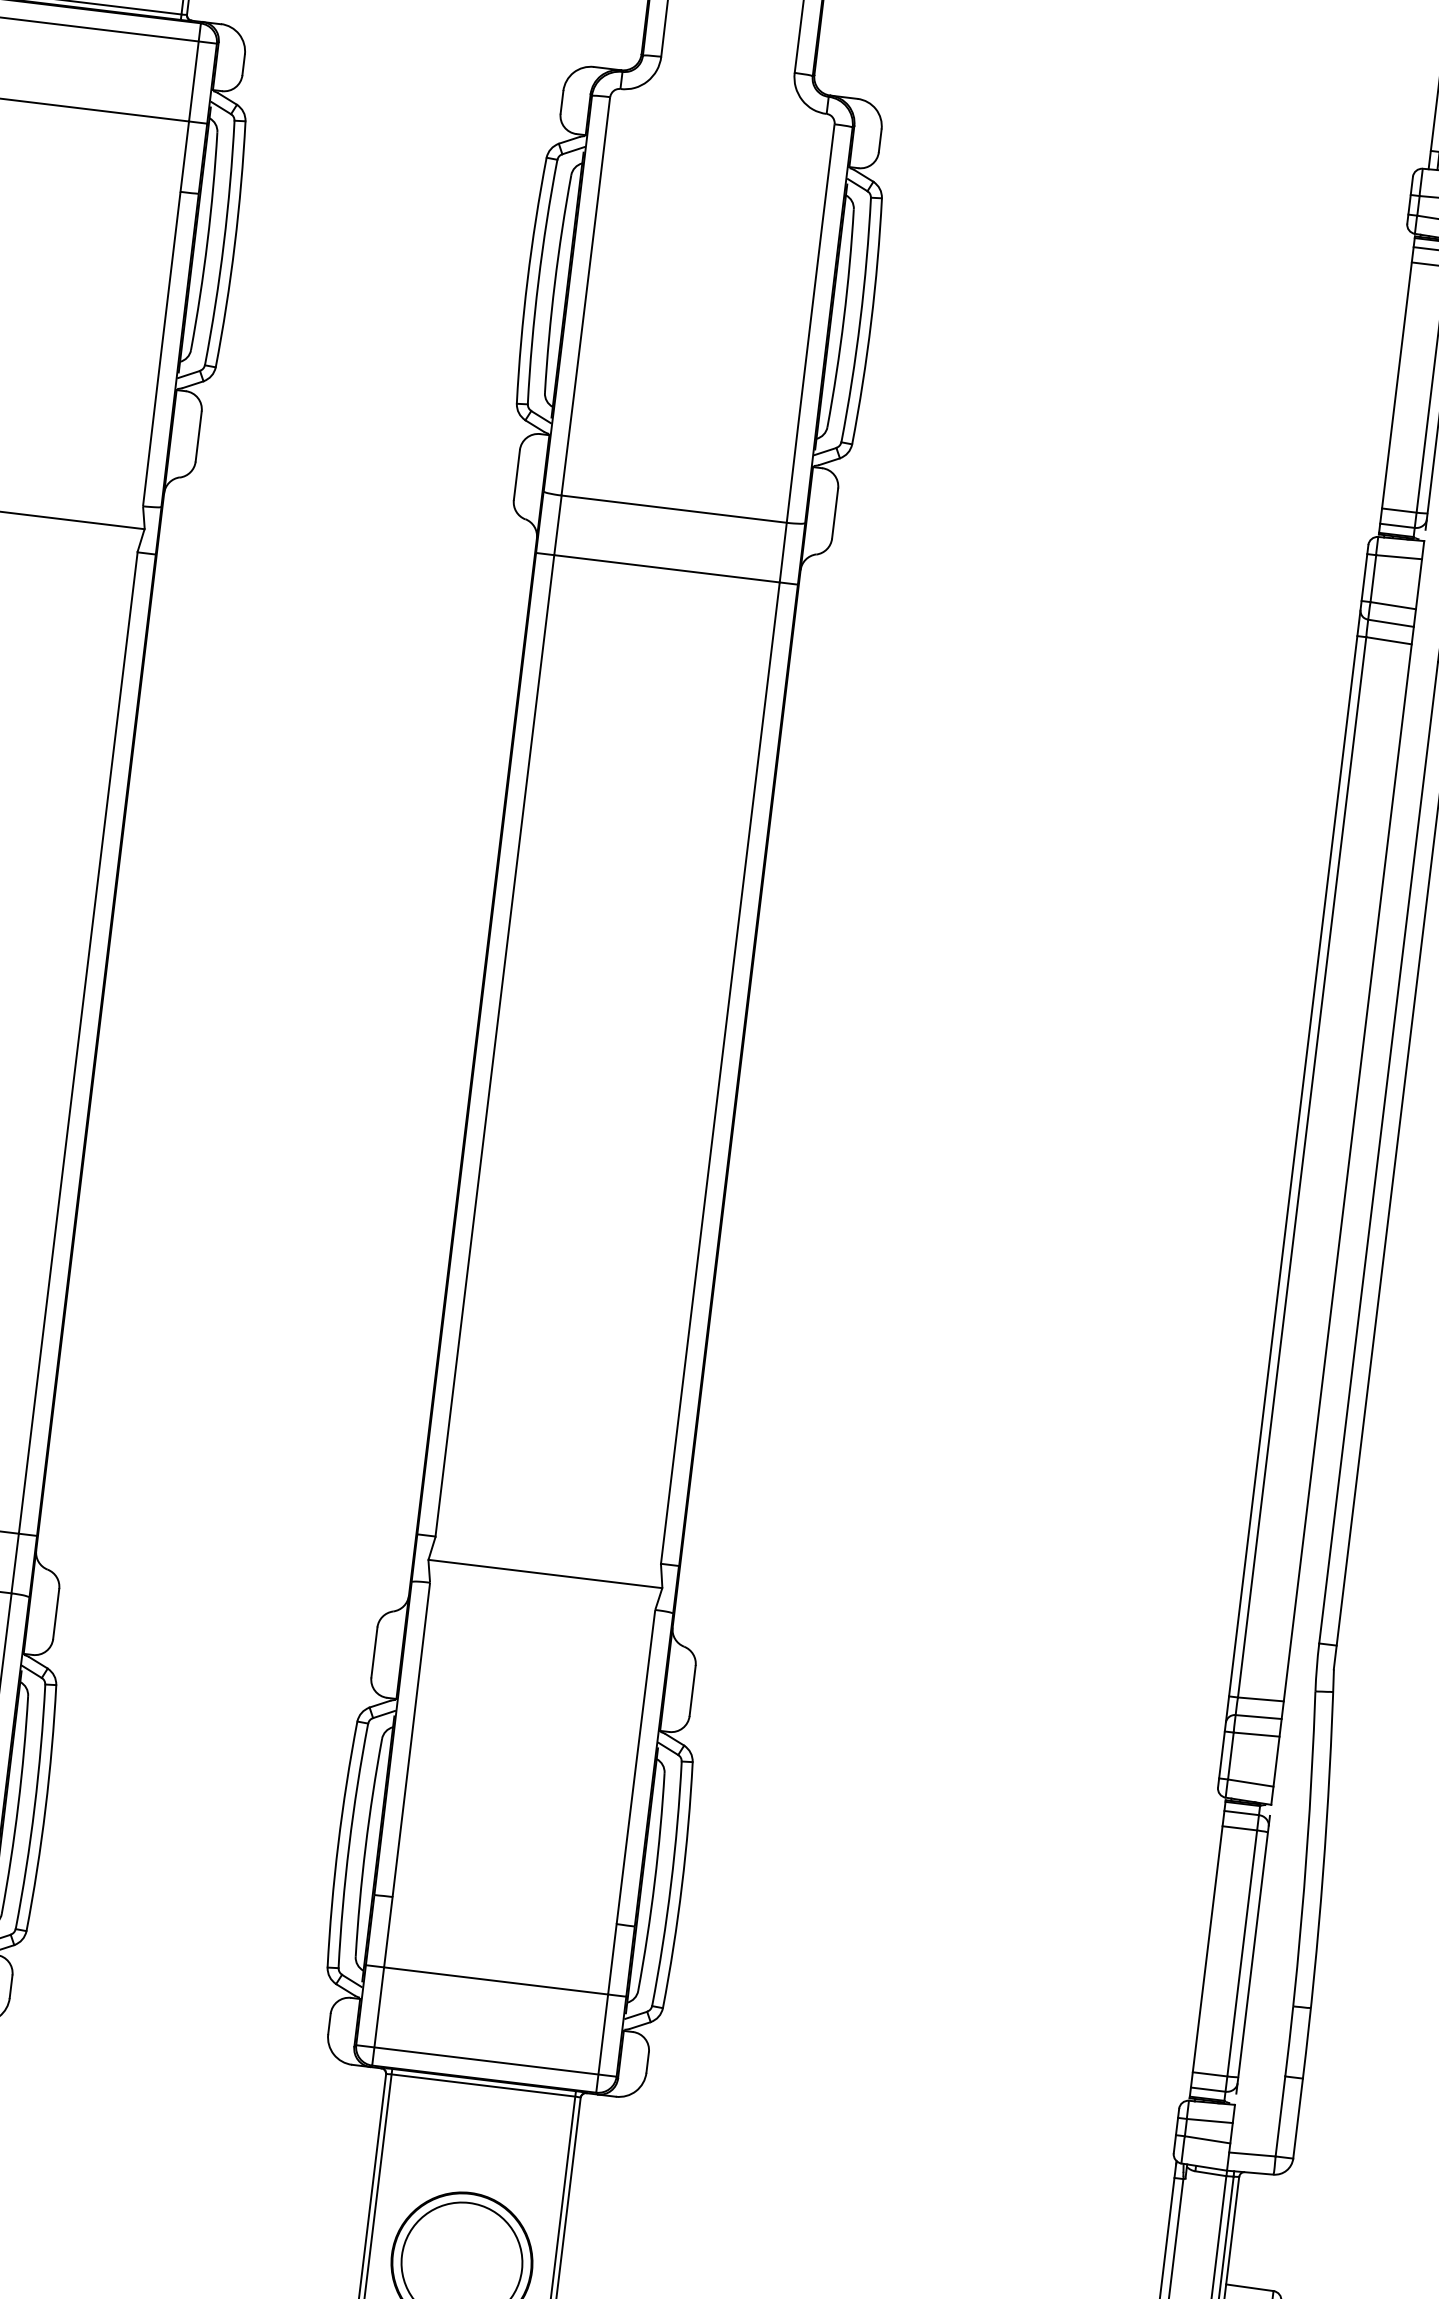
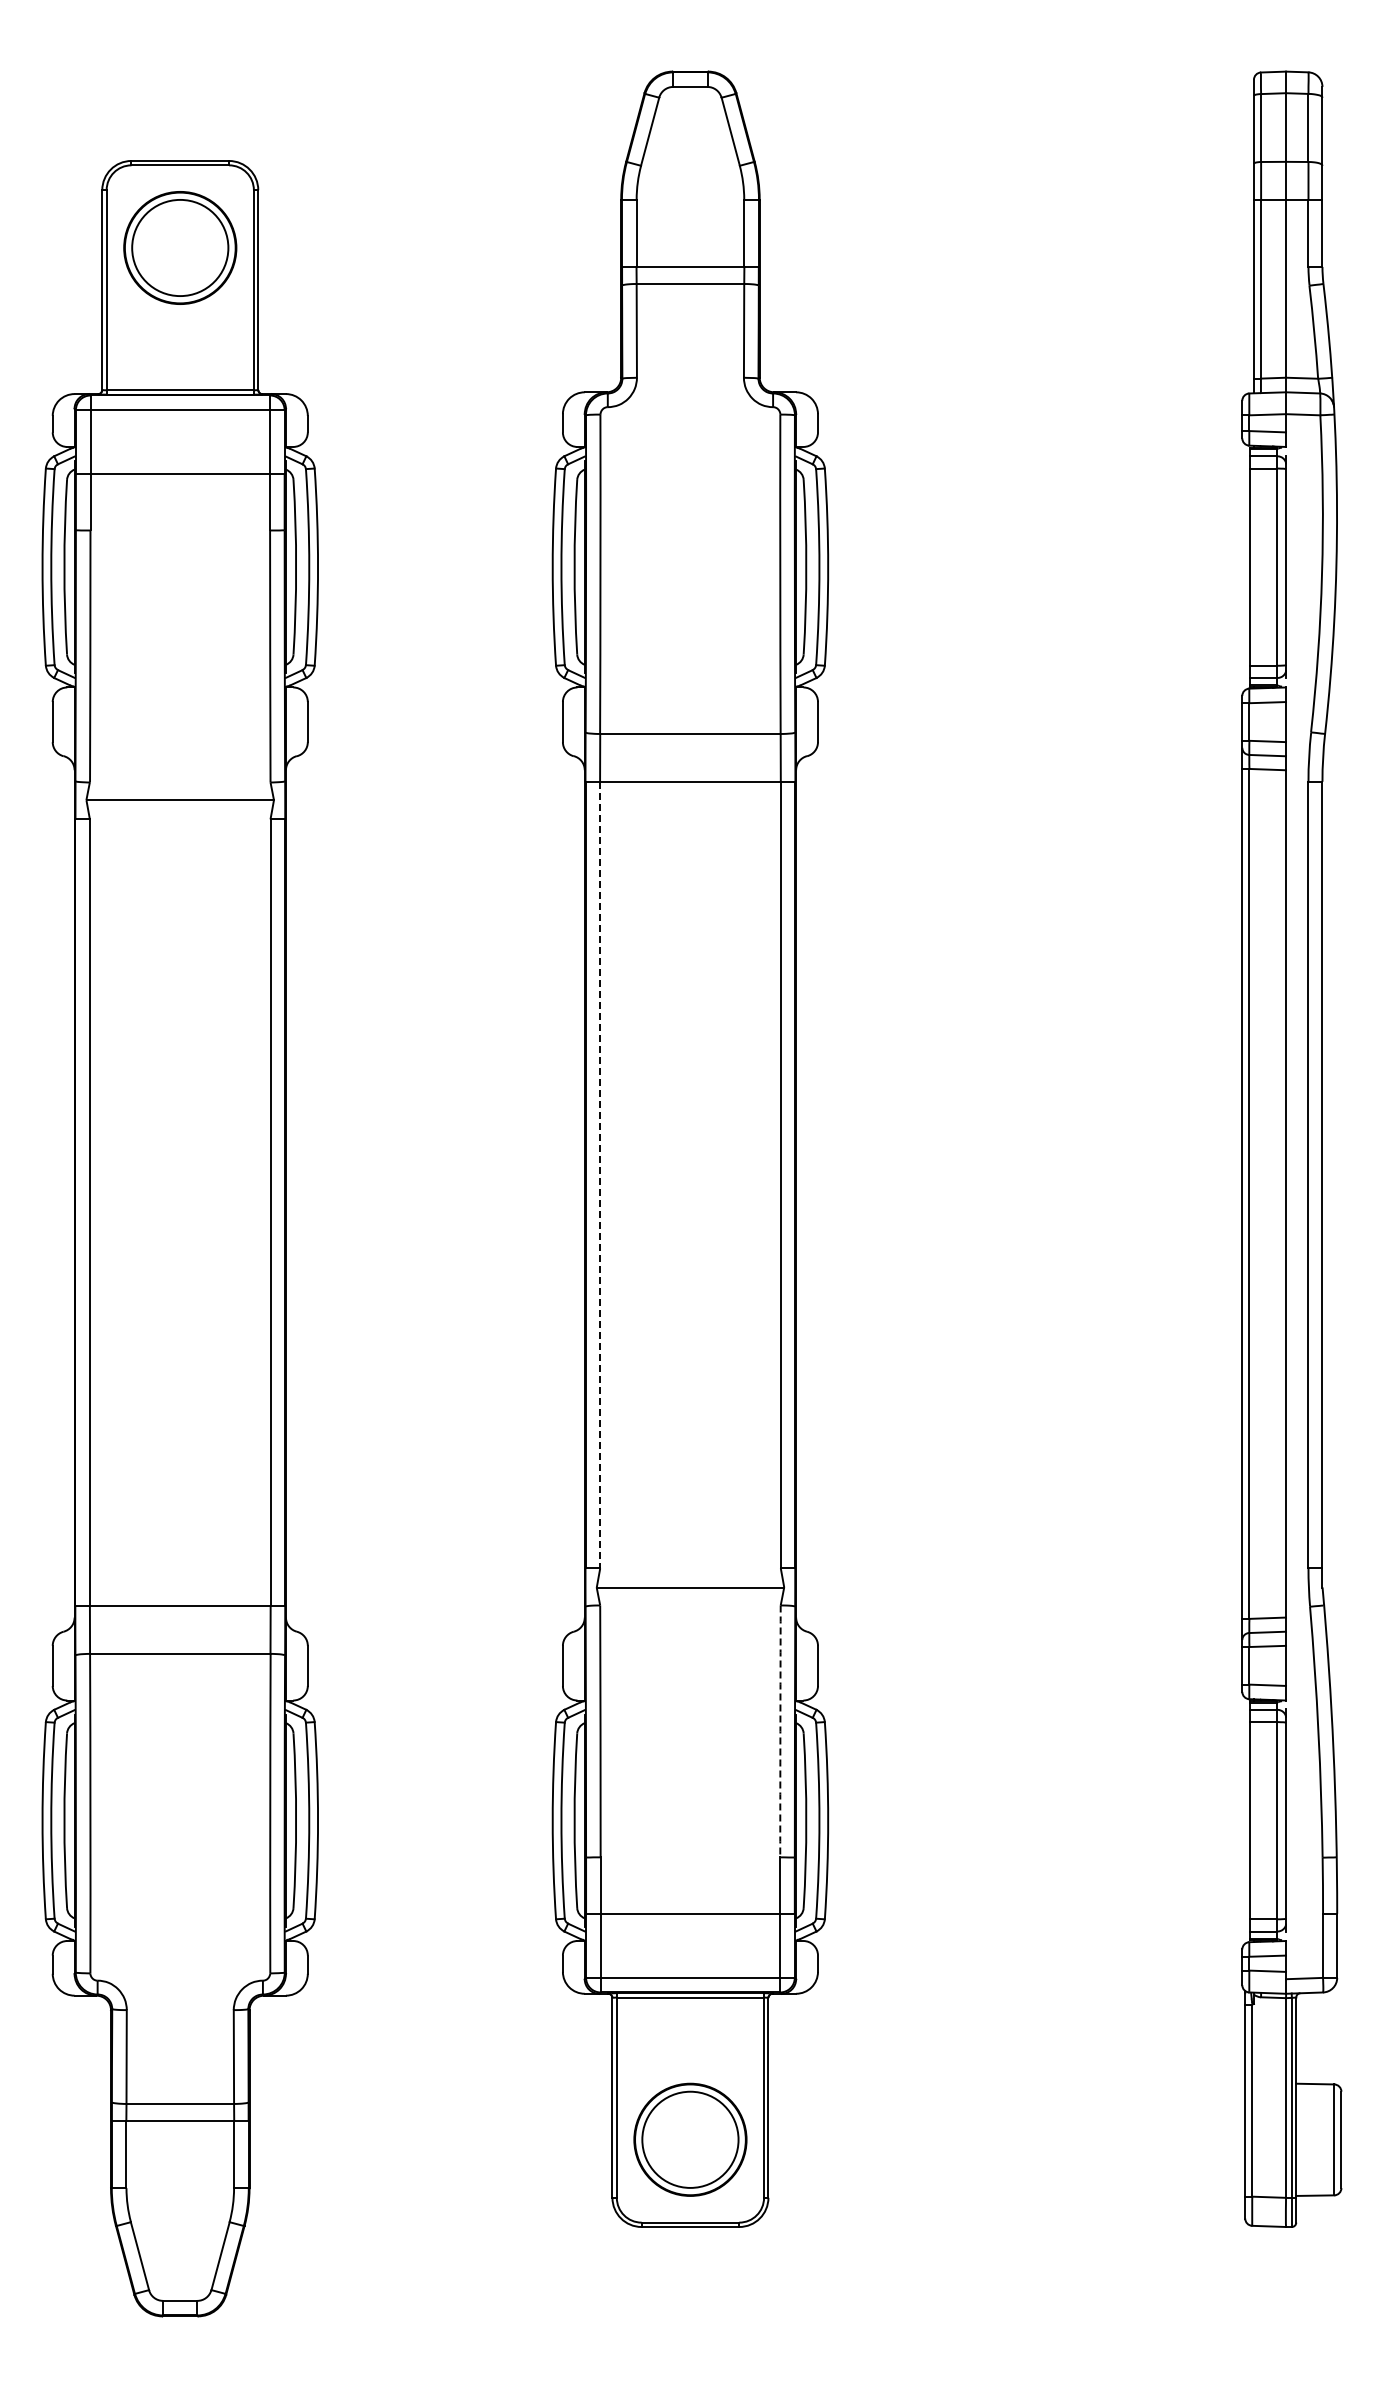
line: (495, 1046) -> (600, 1175), solid -> dashed
arc: (635, 1767) -> (780, 1731), solid -> dashed

